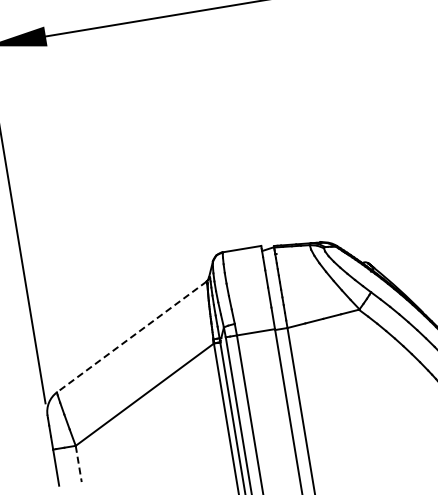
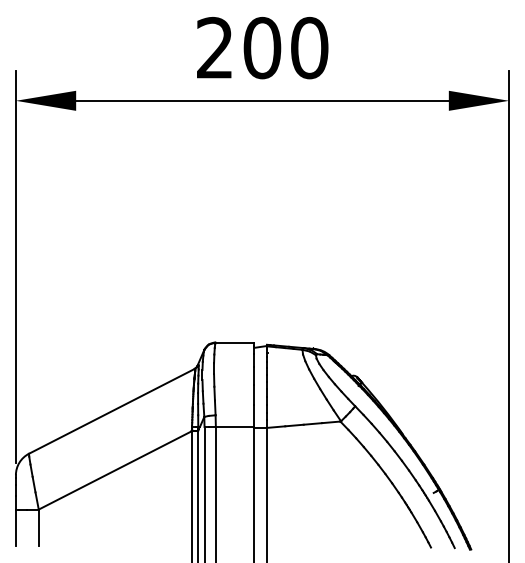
line: (131, 337) -> (111, 411), dashed -> solid
line: (78, 464) -> (38, 528), dashed -> solid

